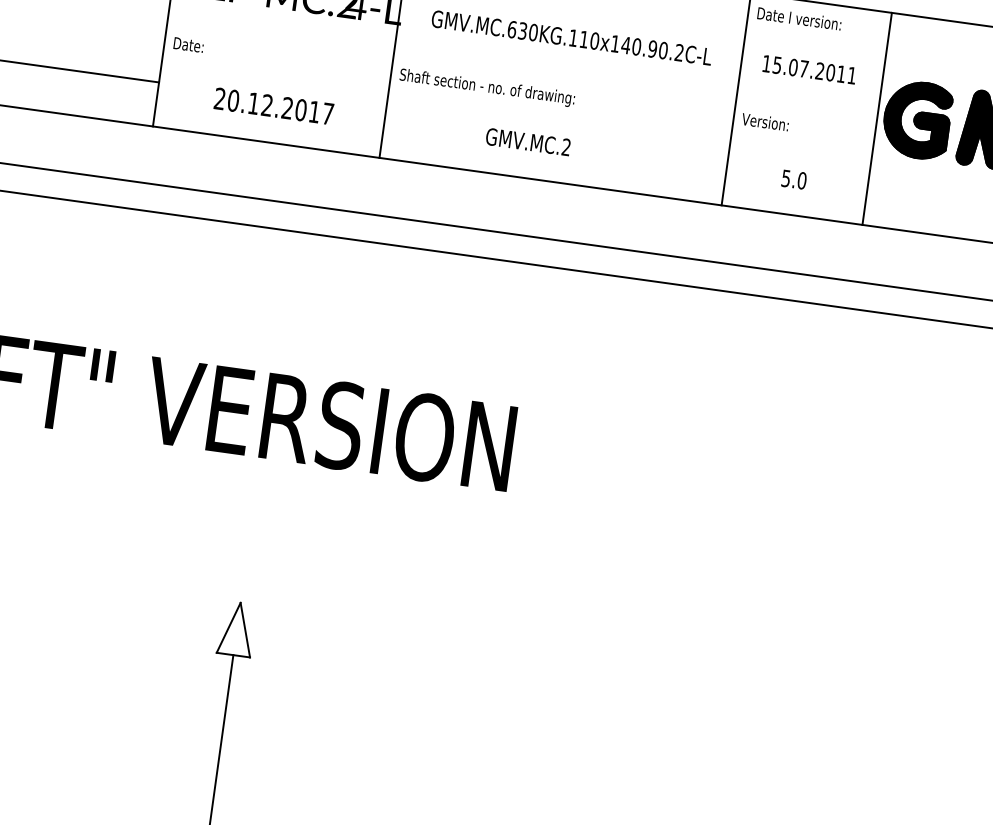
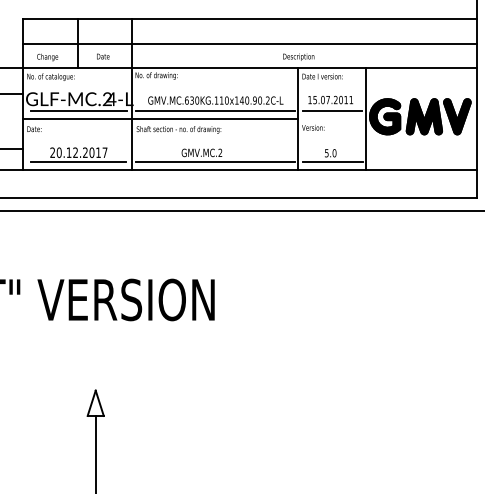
line: (285, 21) -> (78, 111), added
line: (450, 58) -> (159, 118), added
line: (568, 60) -> (215, 111), added
line: (809, 93) -> (332, 111), added
line: (270, 126) -> (78, 162), added
line: (553, 165) -> (215, 162), added
line: (795, 199) -> (332, 162), added

